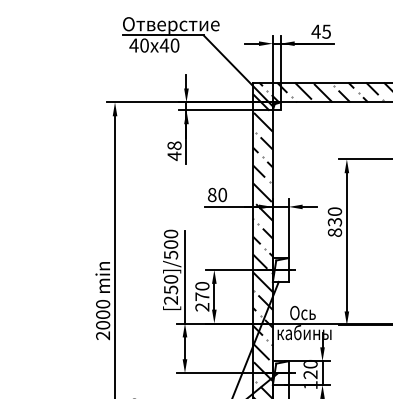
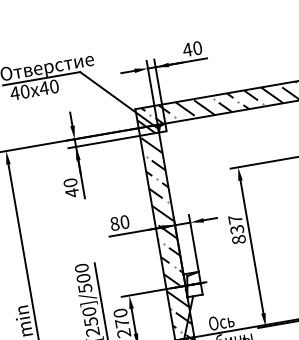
text: (326, 31) -> (197, 47), 45 -> 40
text: (174, 145) -> (70, 182), 48 -> 40
text: (334, 211) -> (234, 219), 830 -> 837

